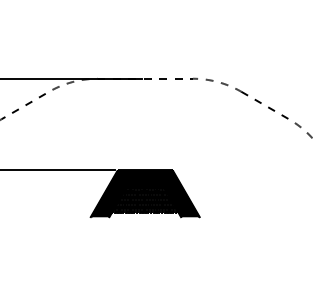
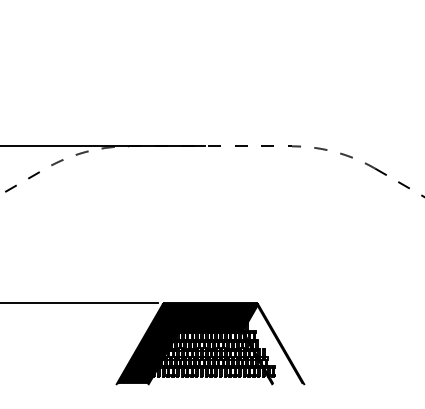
fill: (181, 194) -> (272, 344), removed

